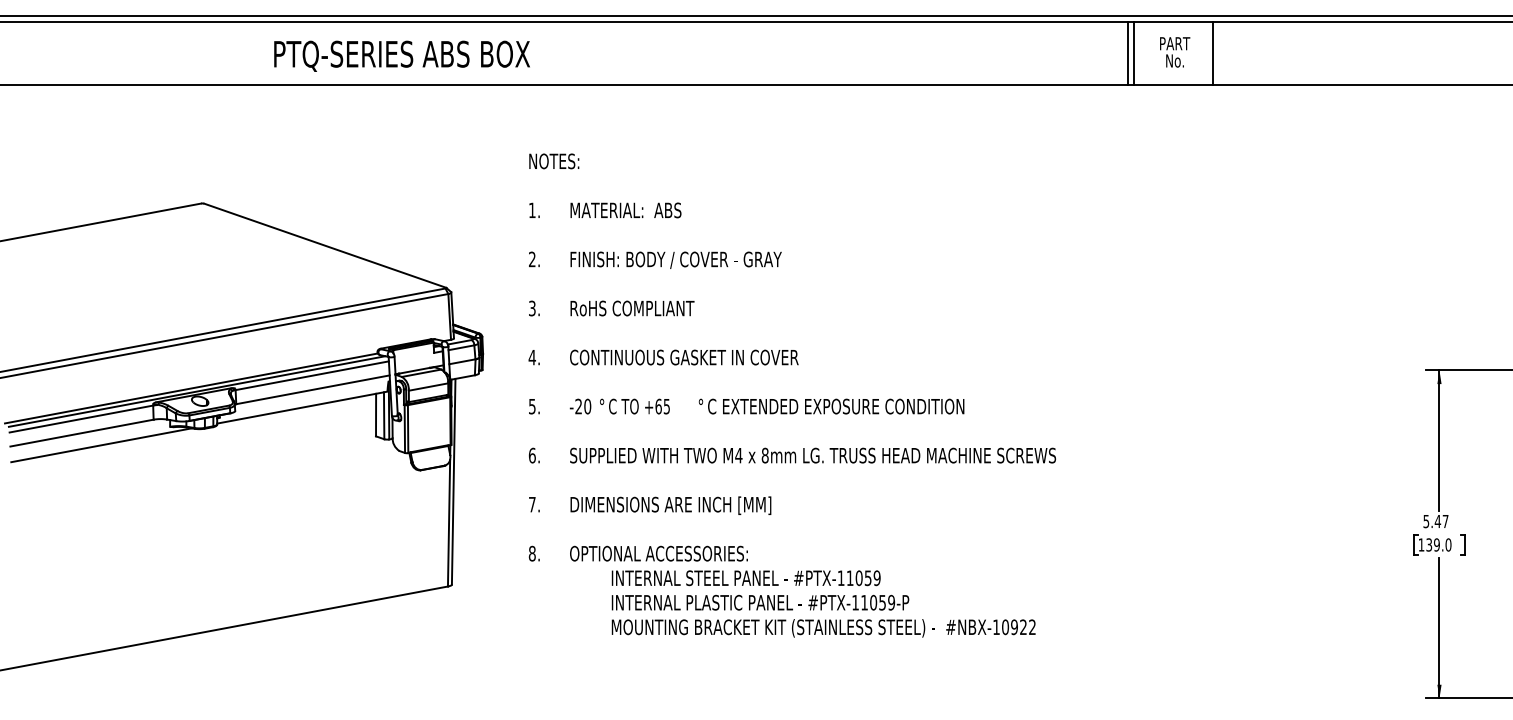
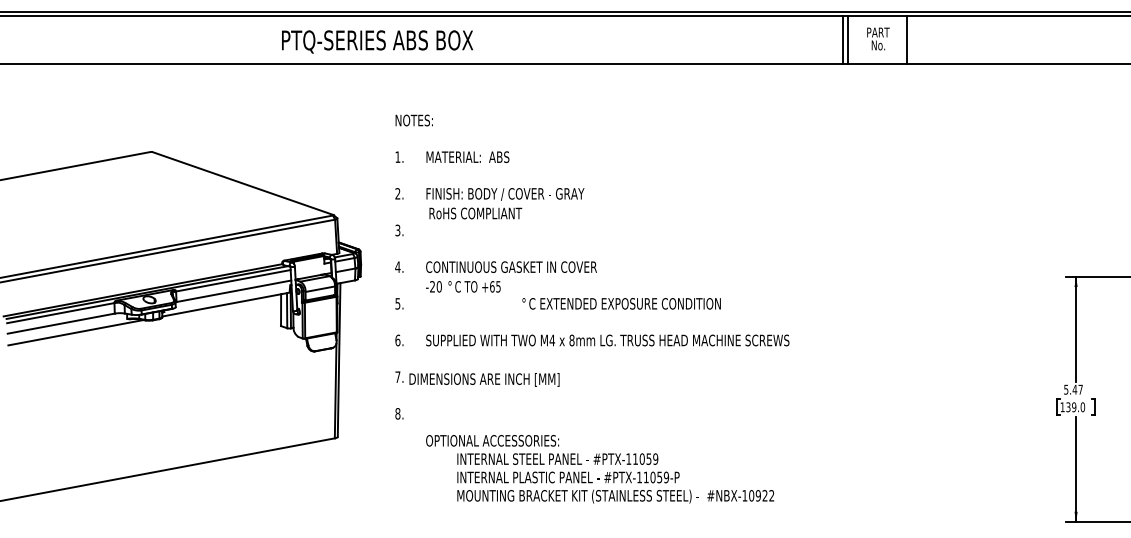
text: (402, 55) -> (377, 41), moved
text: (632, 308) -> (475, 213), moved
text: (620, 406) -> (463, 286), moved
text: (670, 505) -> (484, 379), moved
text: (803, 592) -> (600, 469), moved

